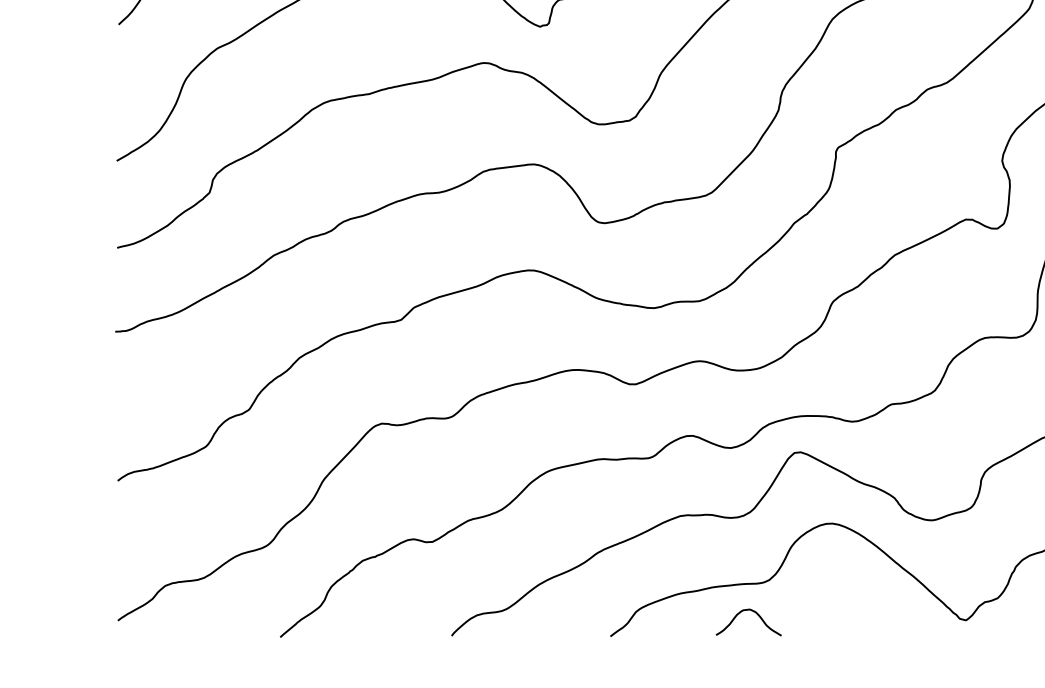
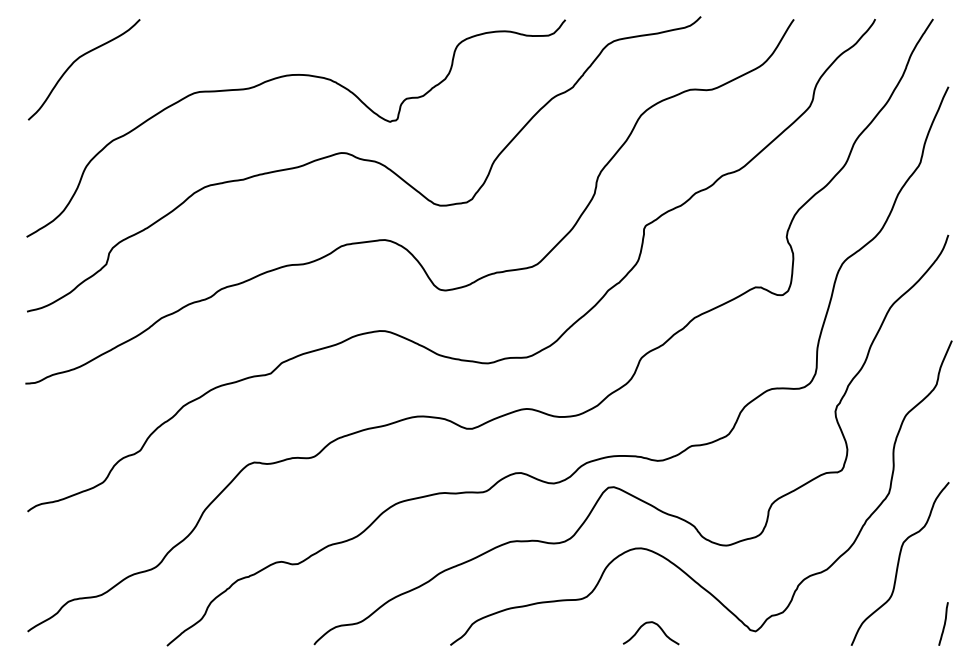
curve: (752, 612) -> (654, 624), moved

